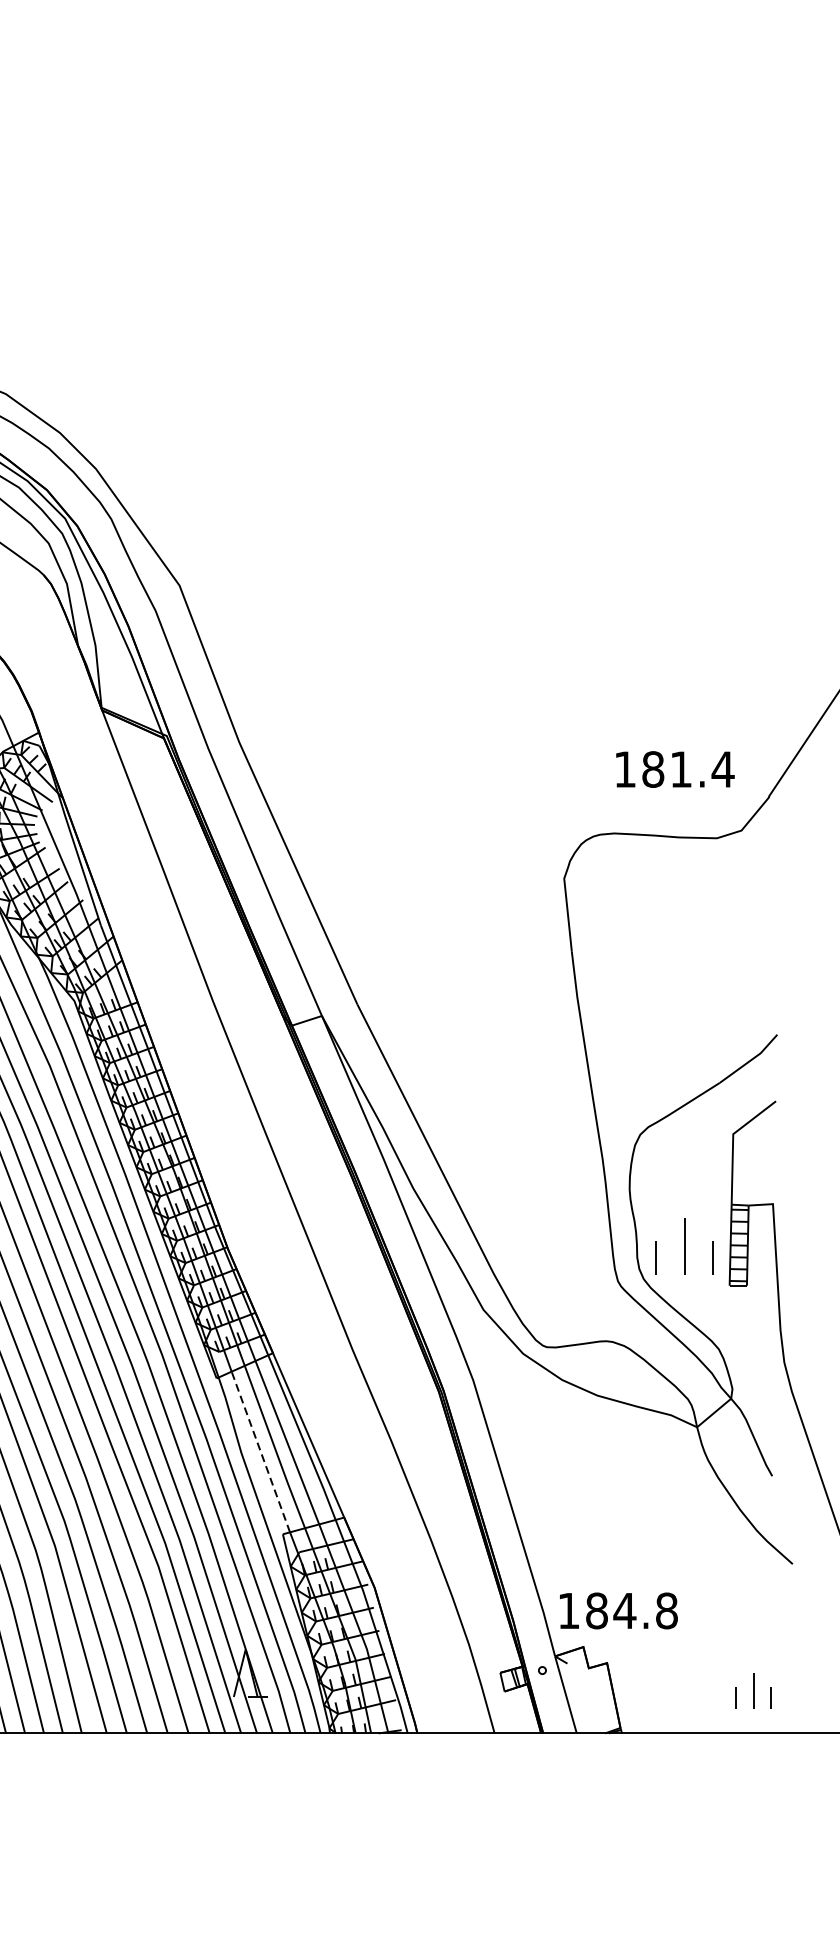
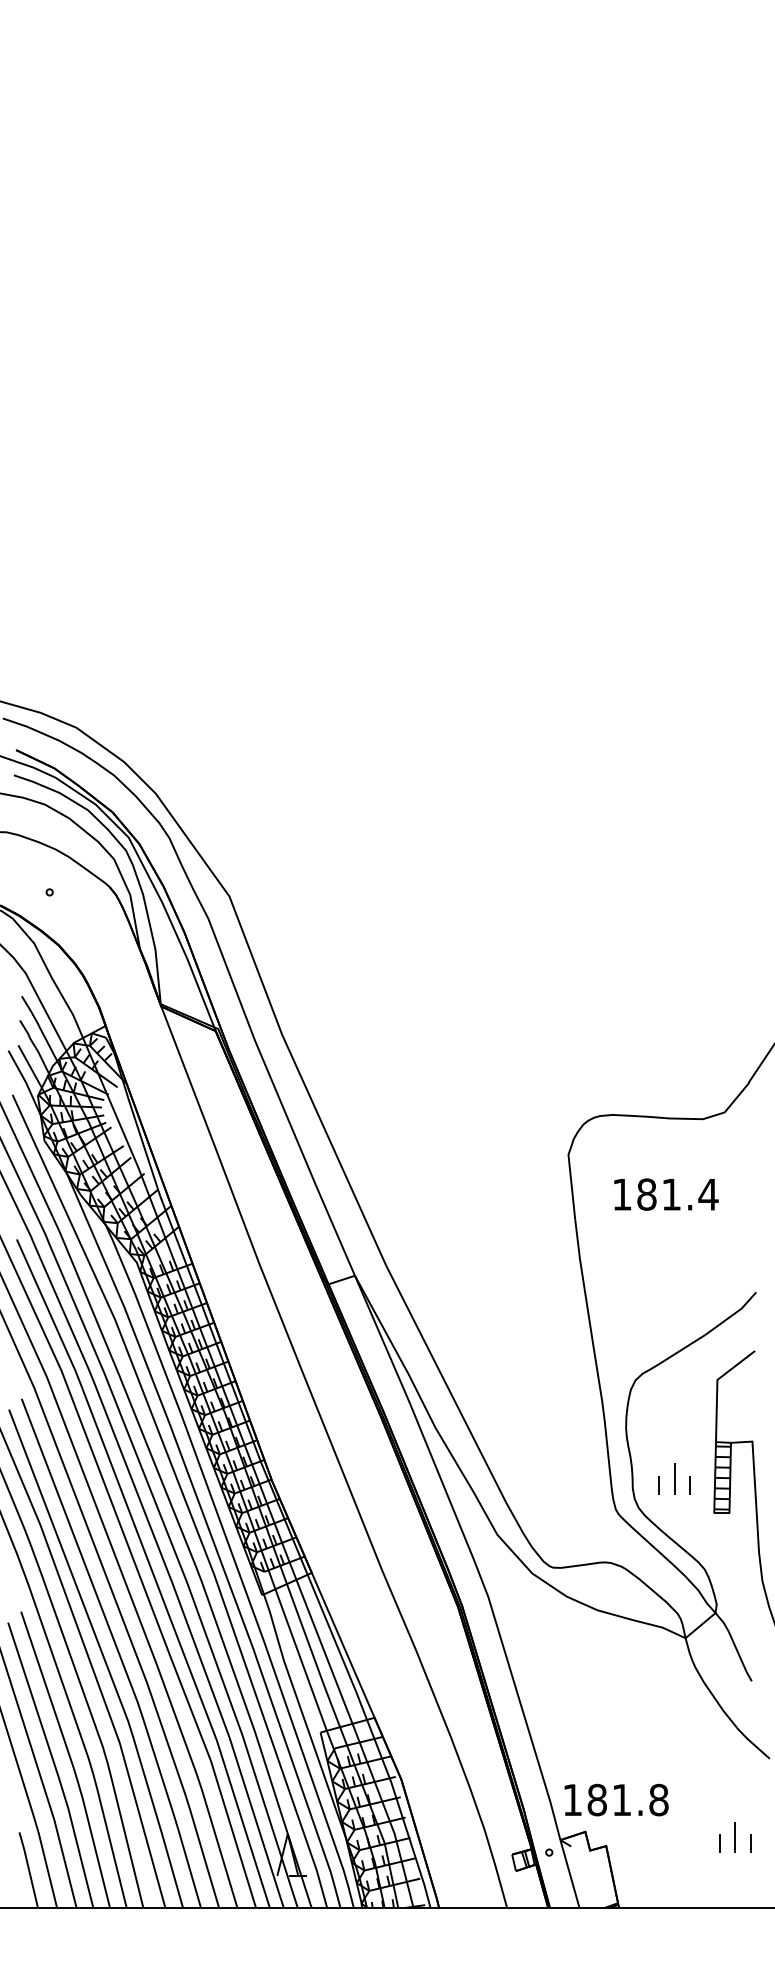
text: (675, 769) -> (666, 1194), moved
part: (684, 1246) -> (674, 1478), size x0.62
line: (260, 1450) -> (300, 1658), dashed -> solid
text: (624, 1610) -> (621, 1799), 184.8 -> 181.8
part: (753, 1690) -> (735, 1837), moved

